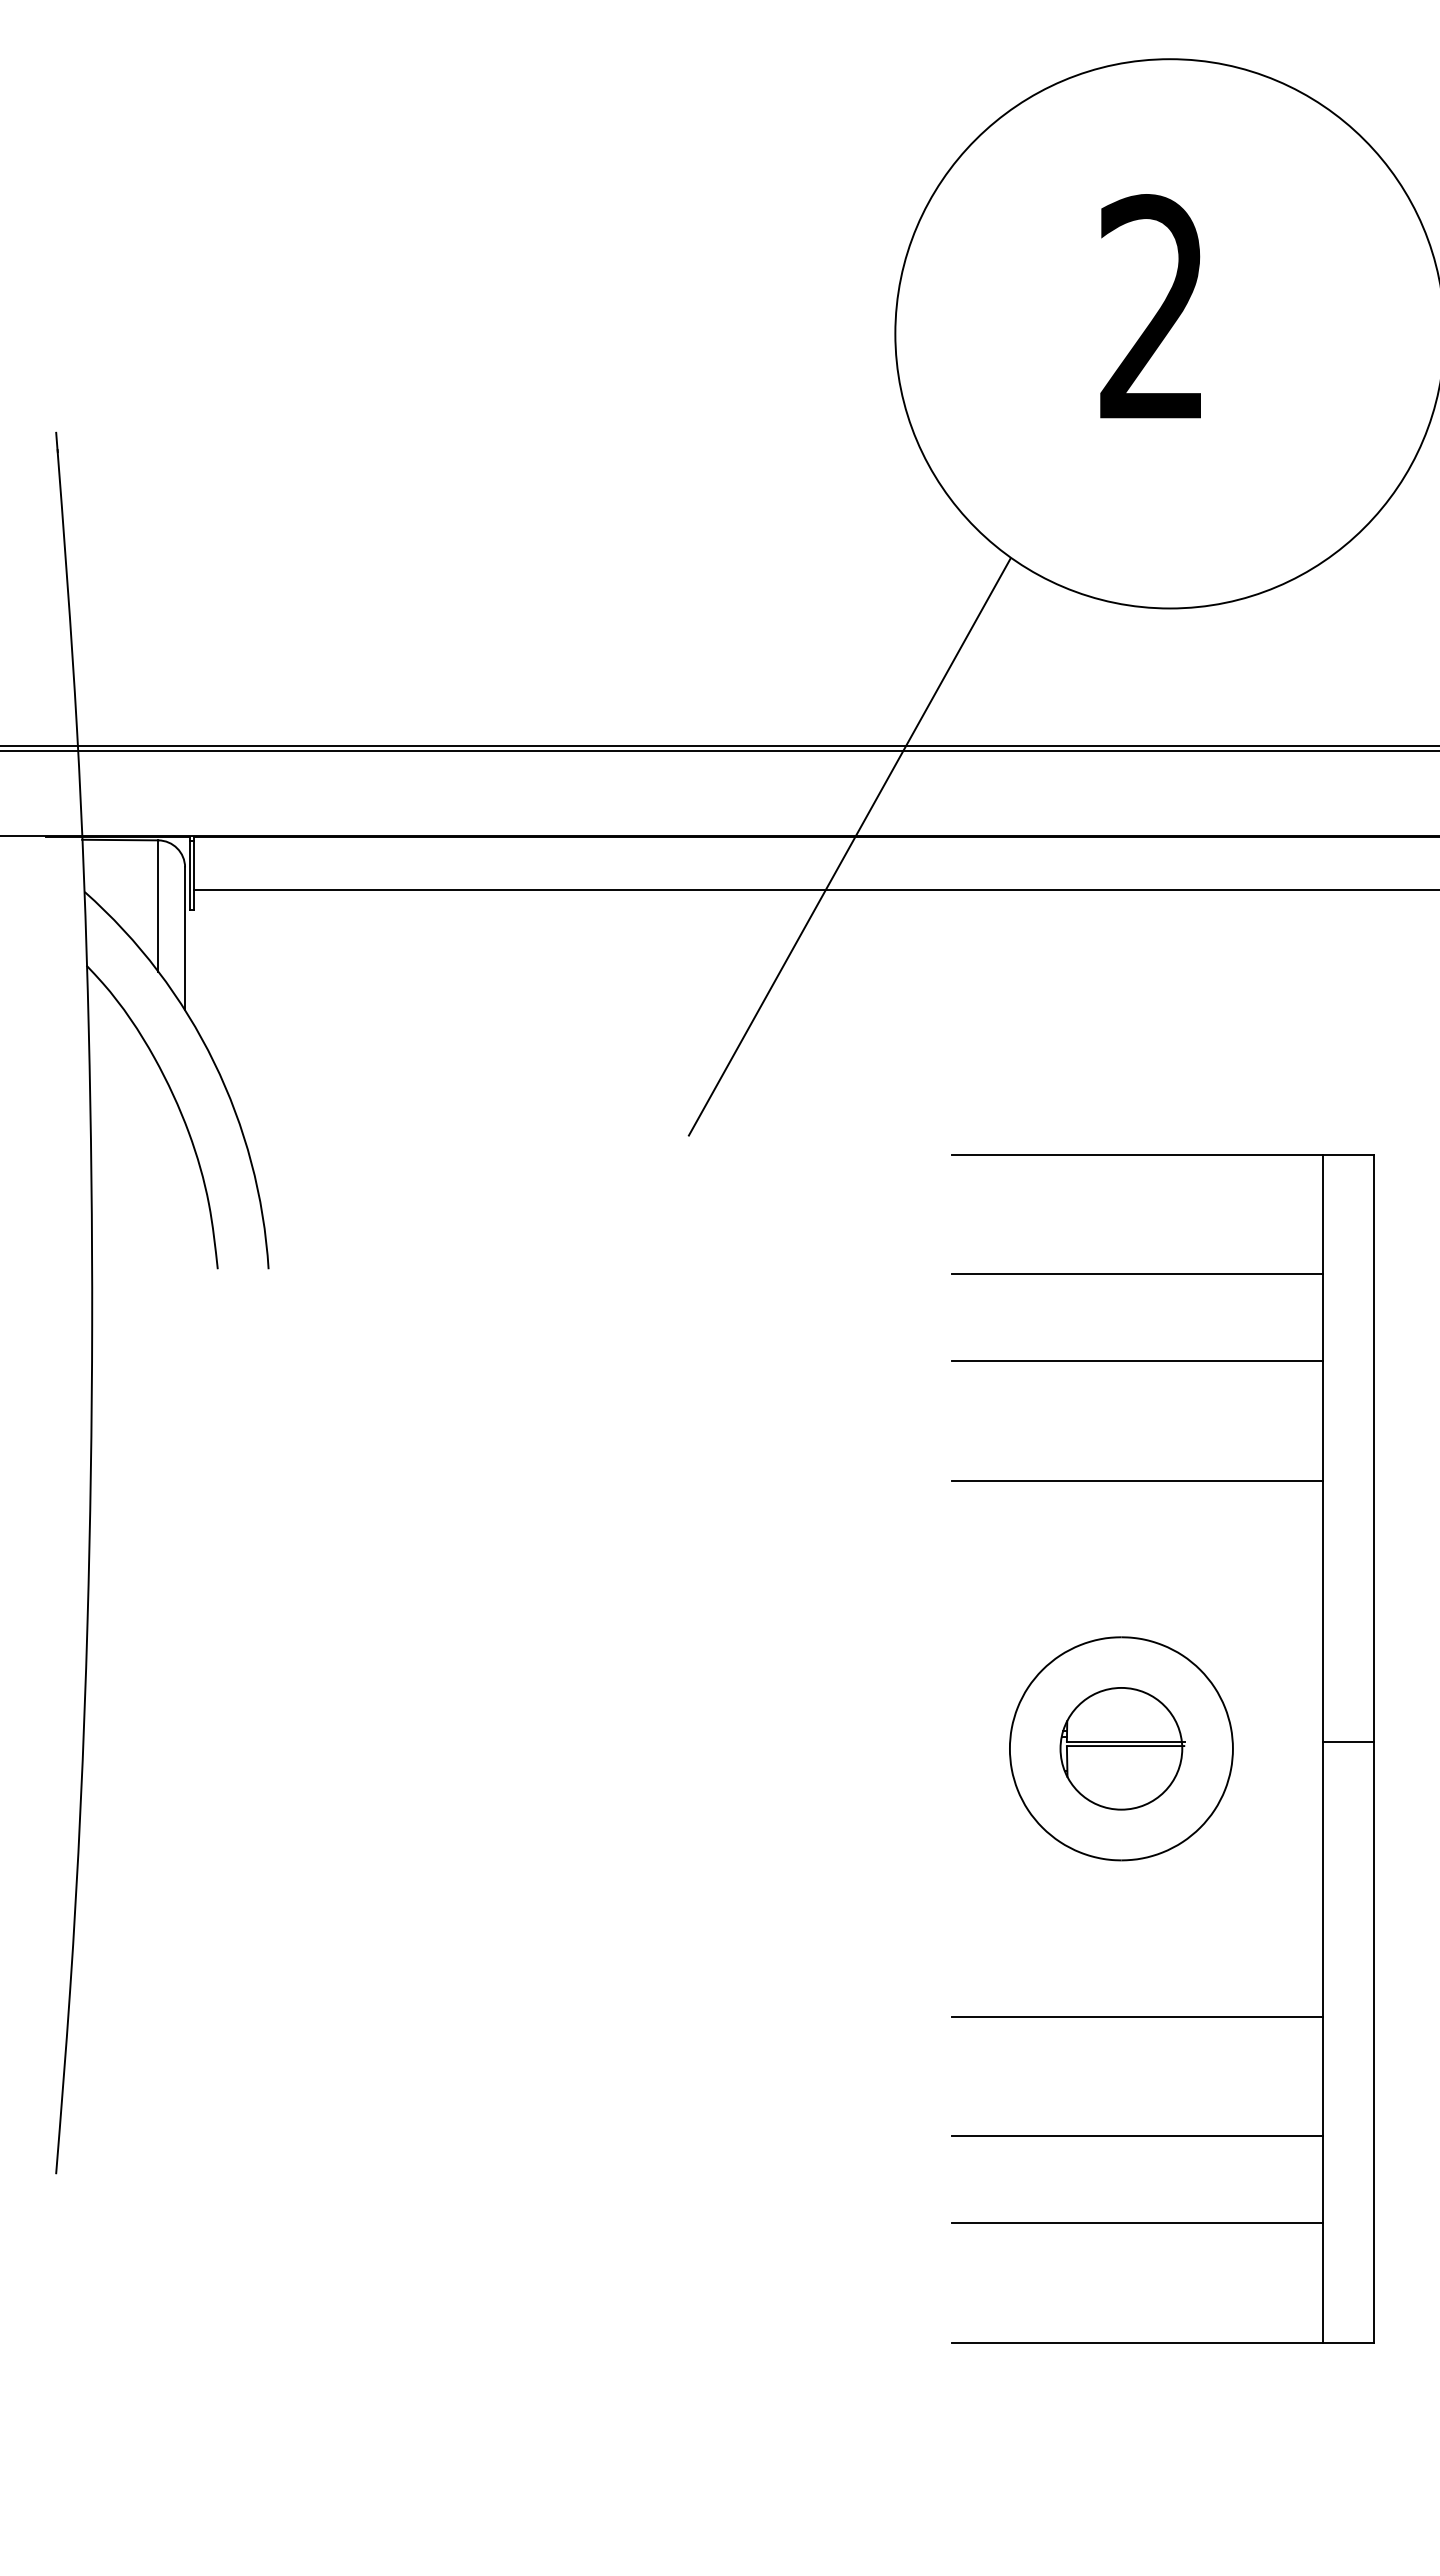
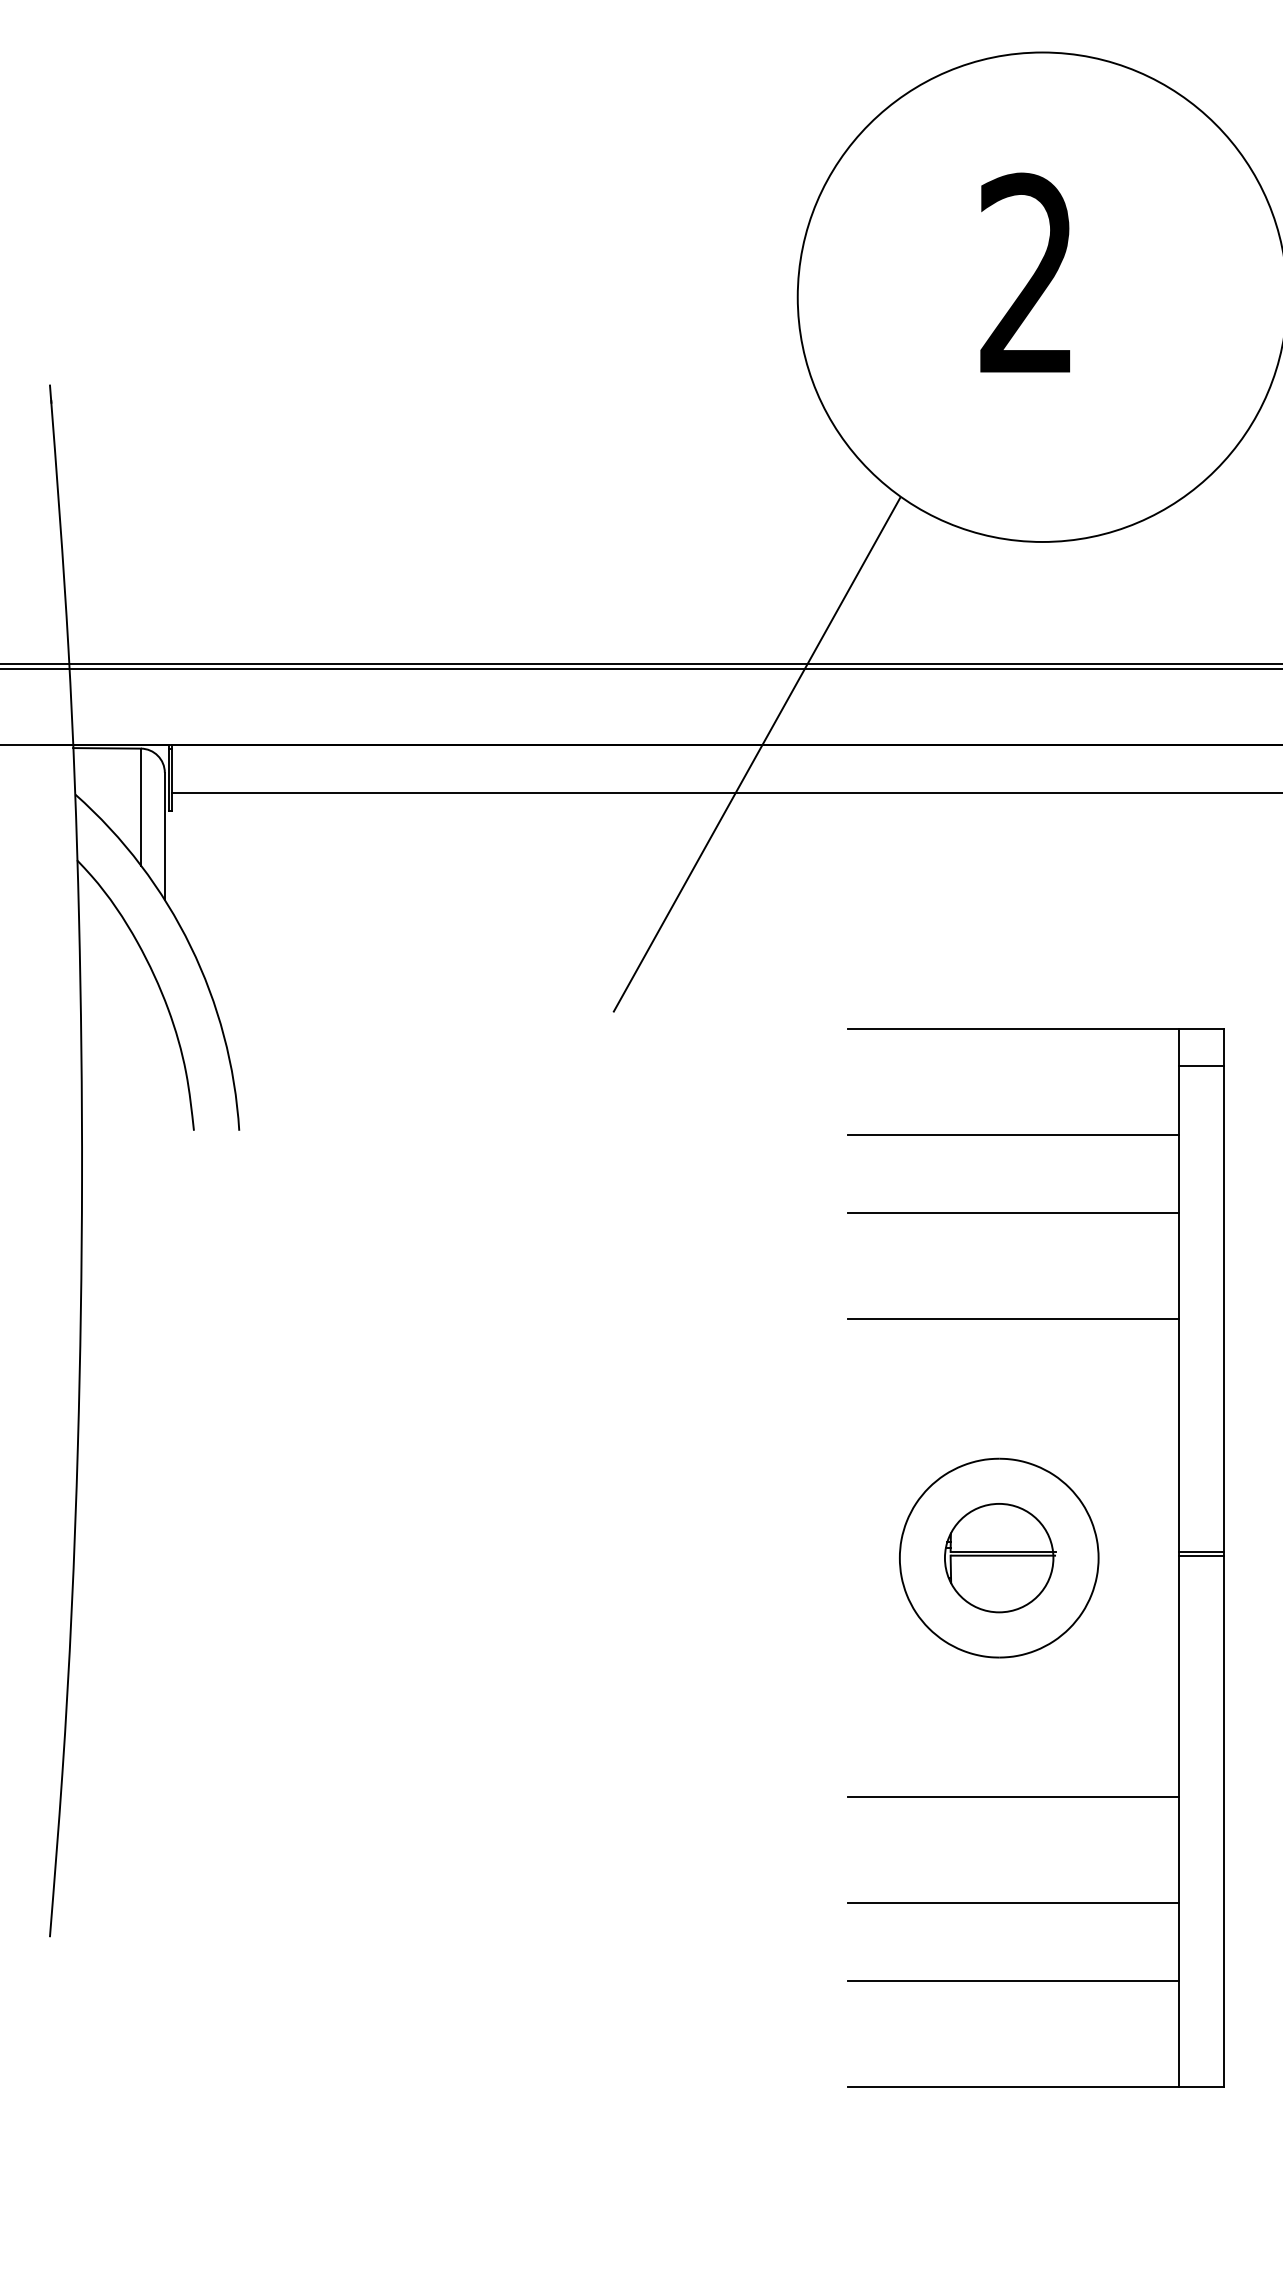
line: (1348, 1196) -> (1201, 1065), added
line: (1348, 1746) -> (1201, 1556), added

